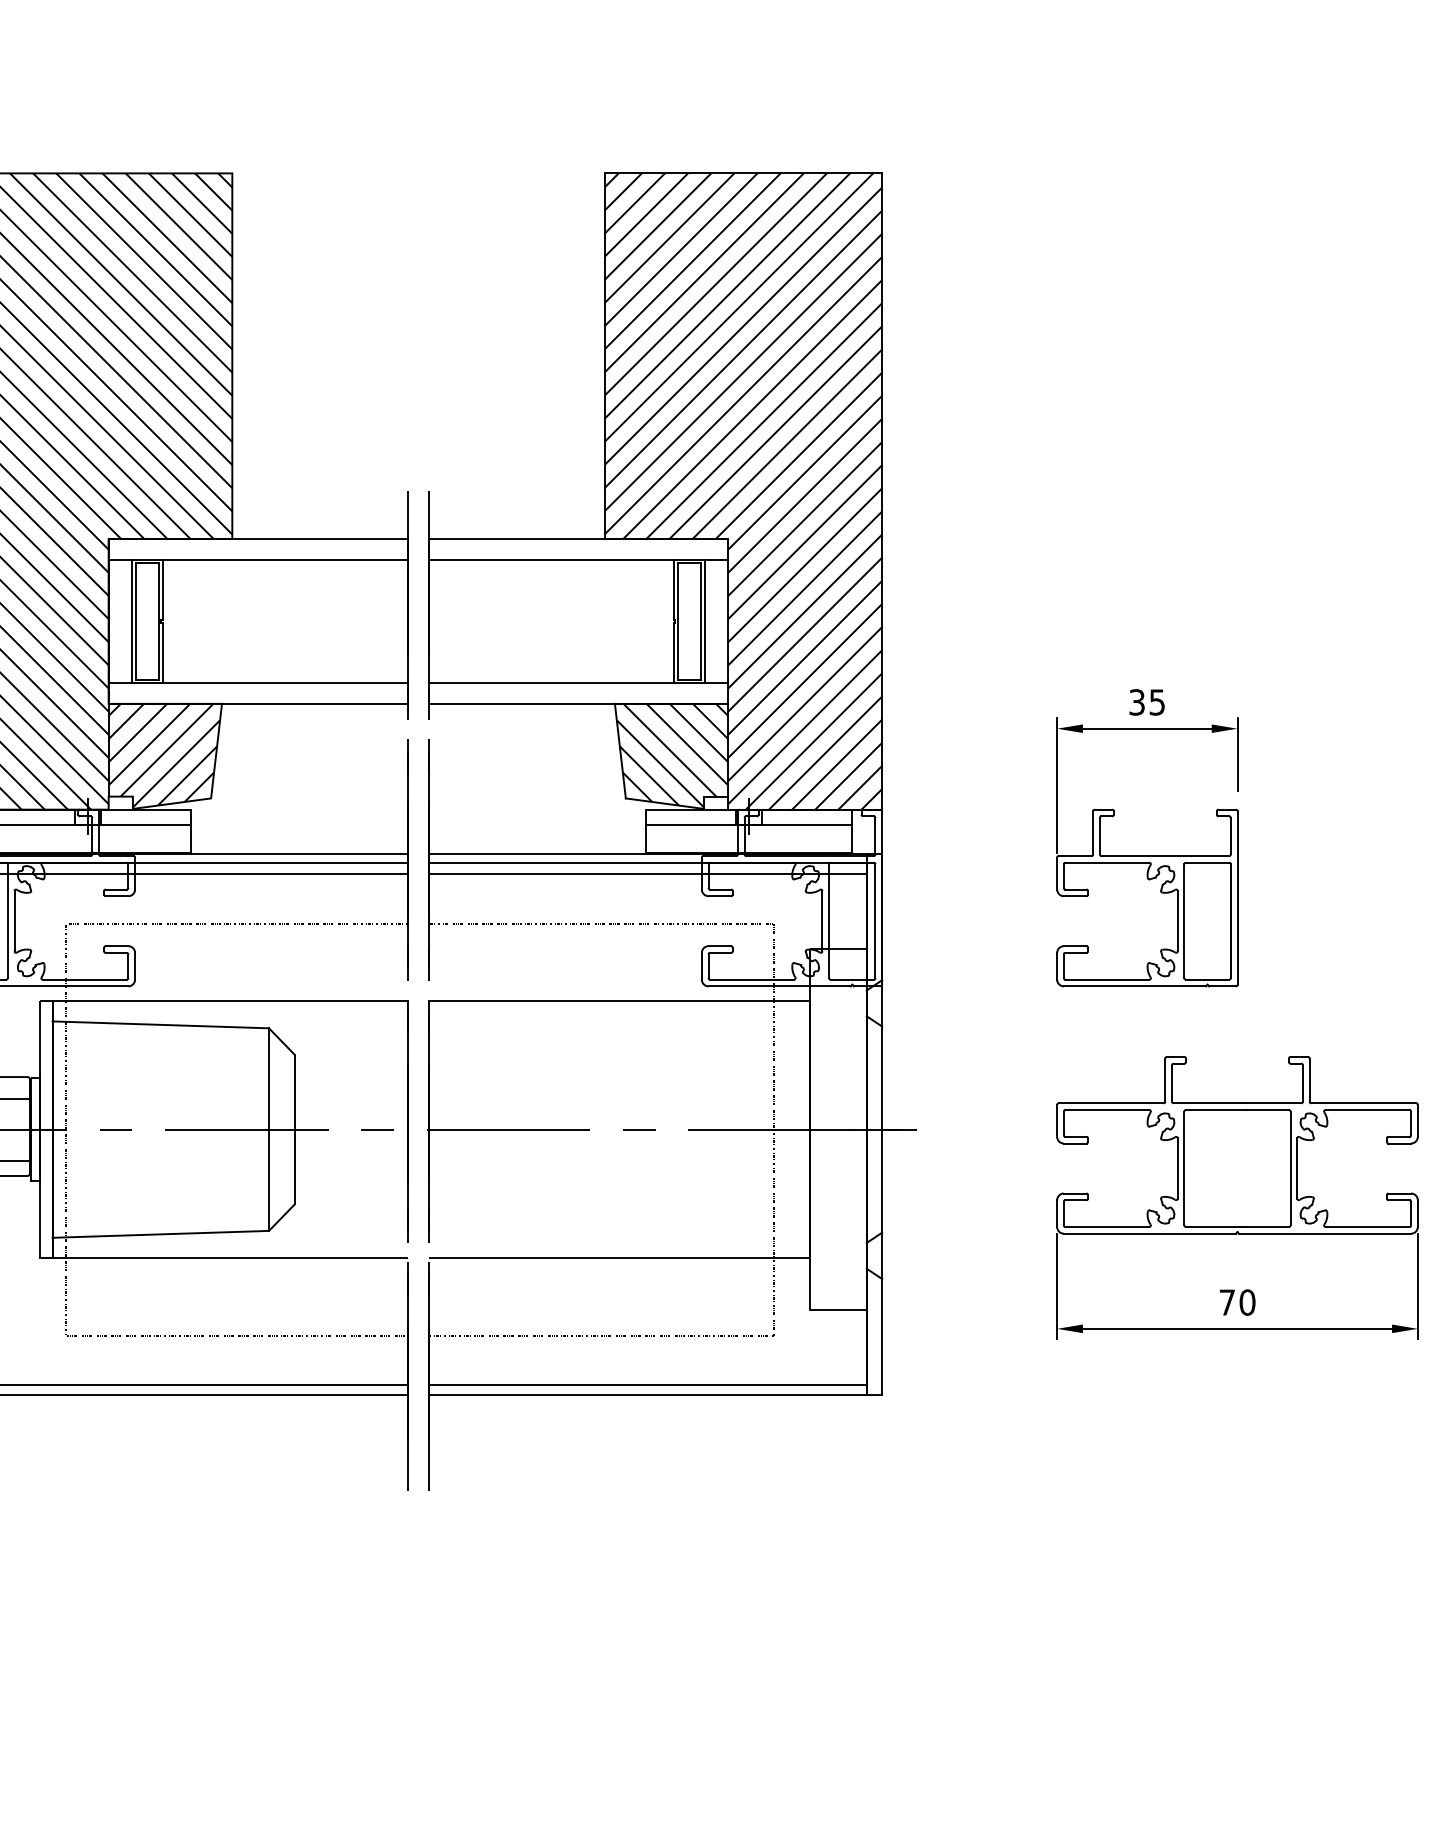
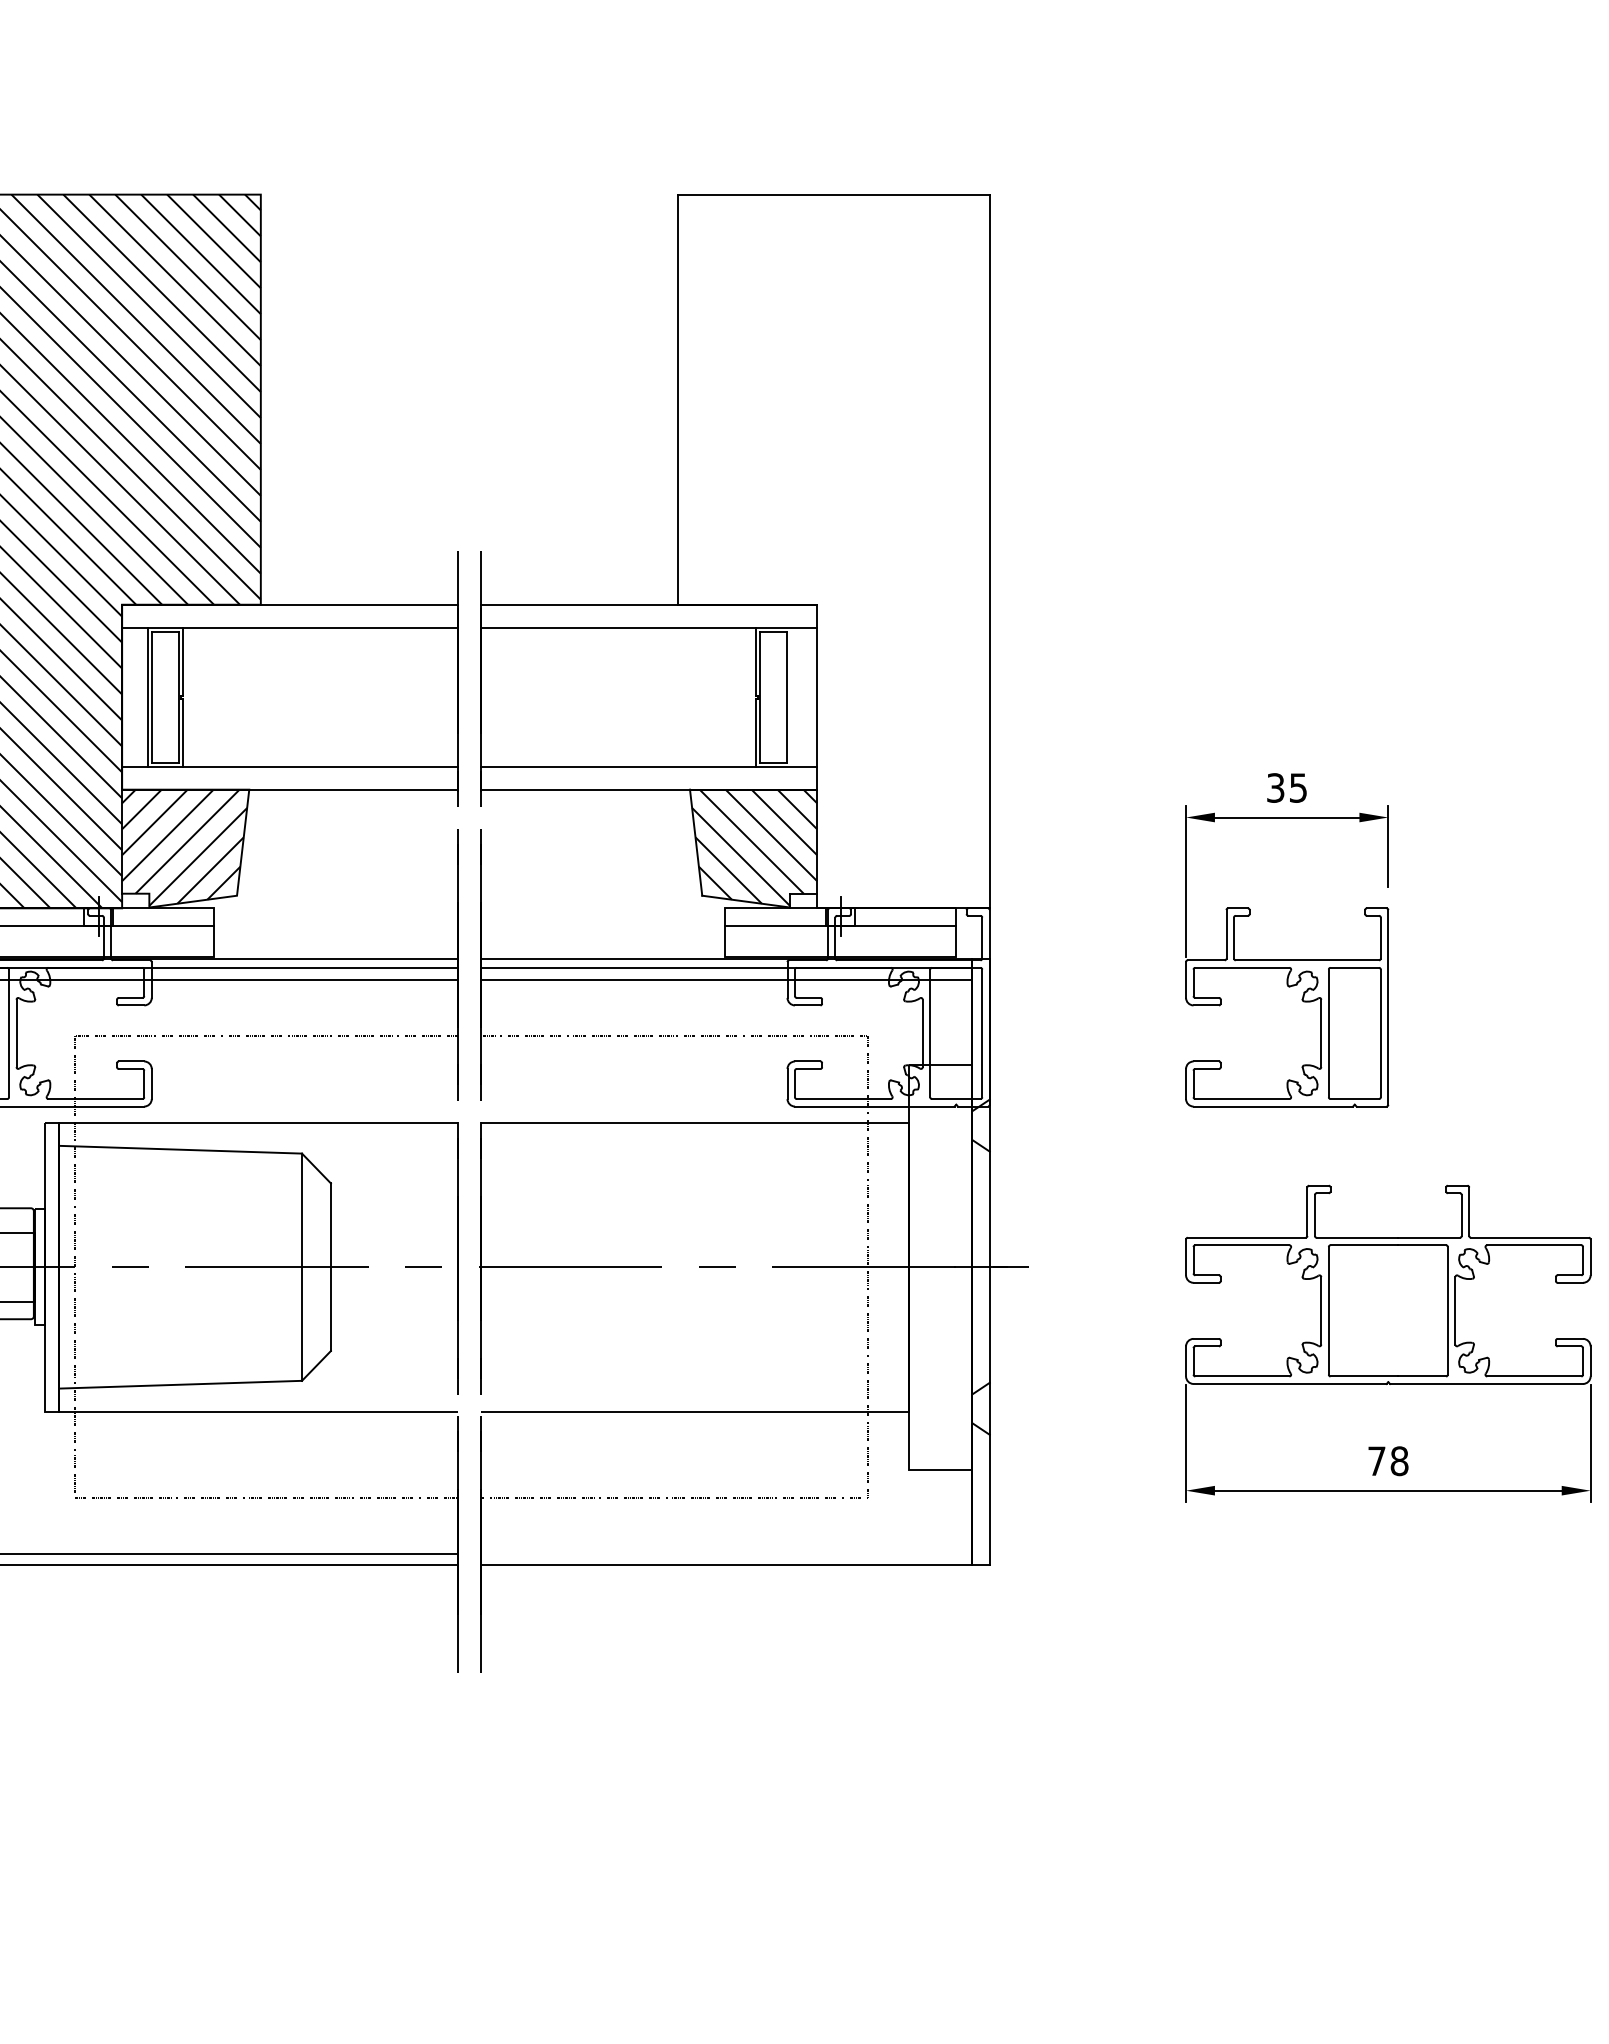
hatch: (743, 491) -> (834, 551), removed
line: (704, 621) -> (790, 697), removed
text: (1247, 1302) -> (1399, 1461), 70 -> 78
line: (647, 1385) -> (726, 1554), removed

